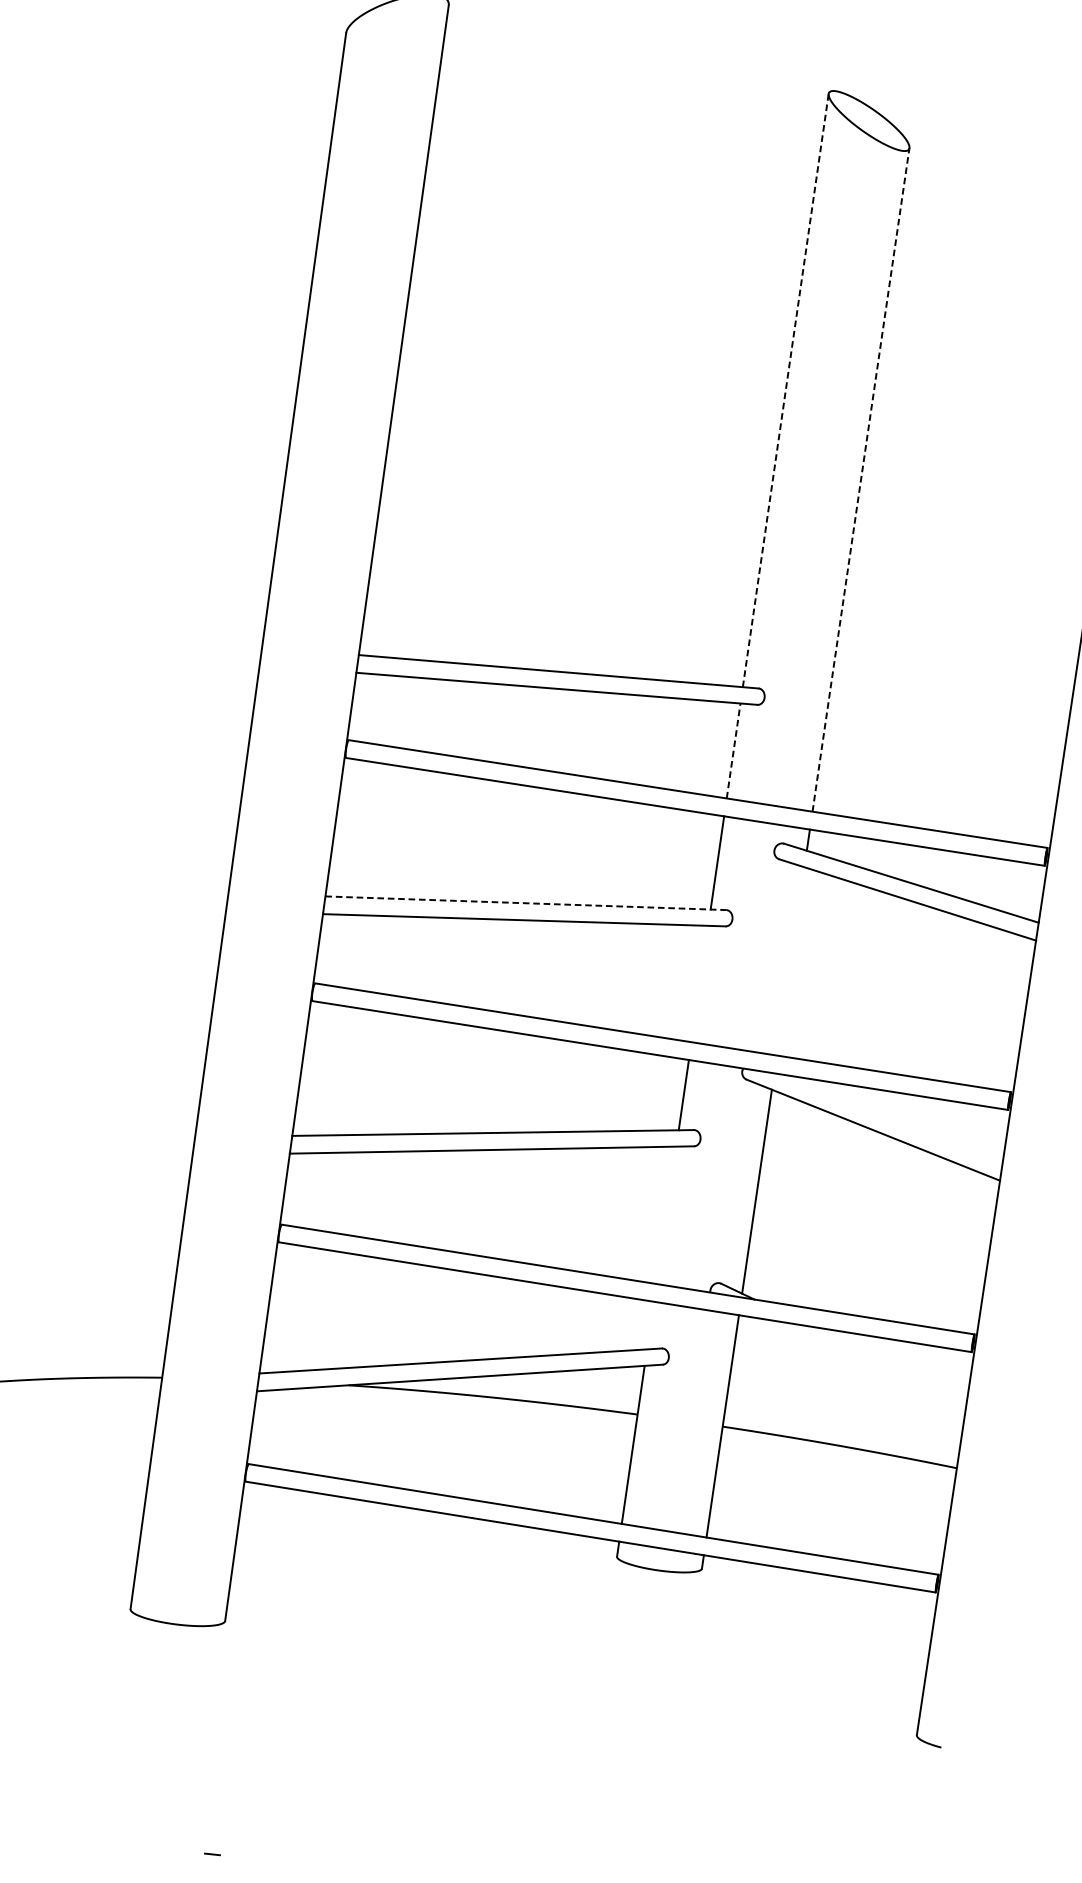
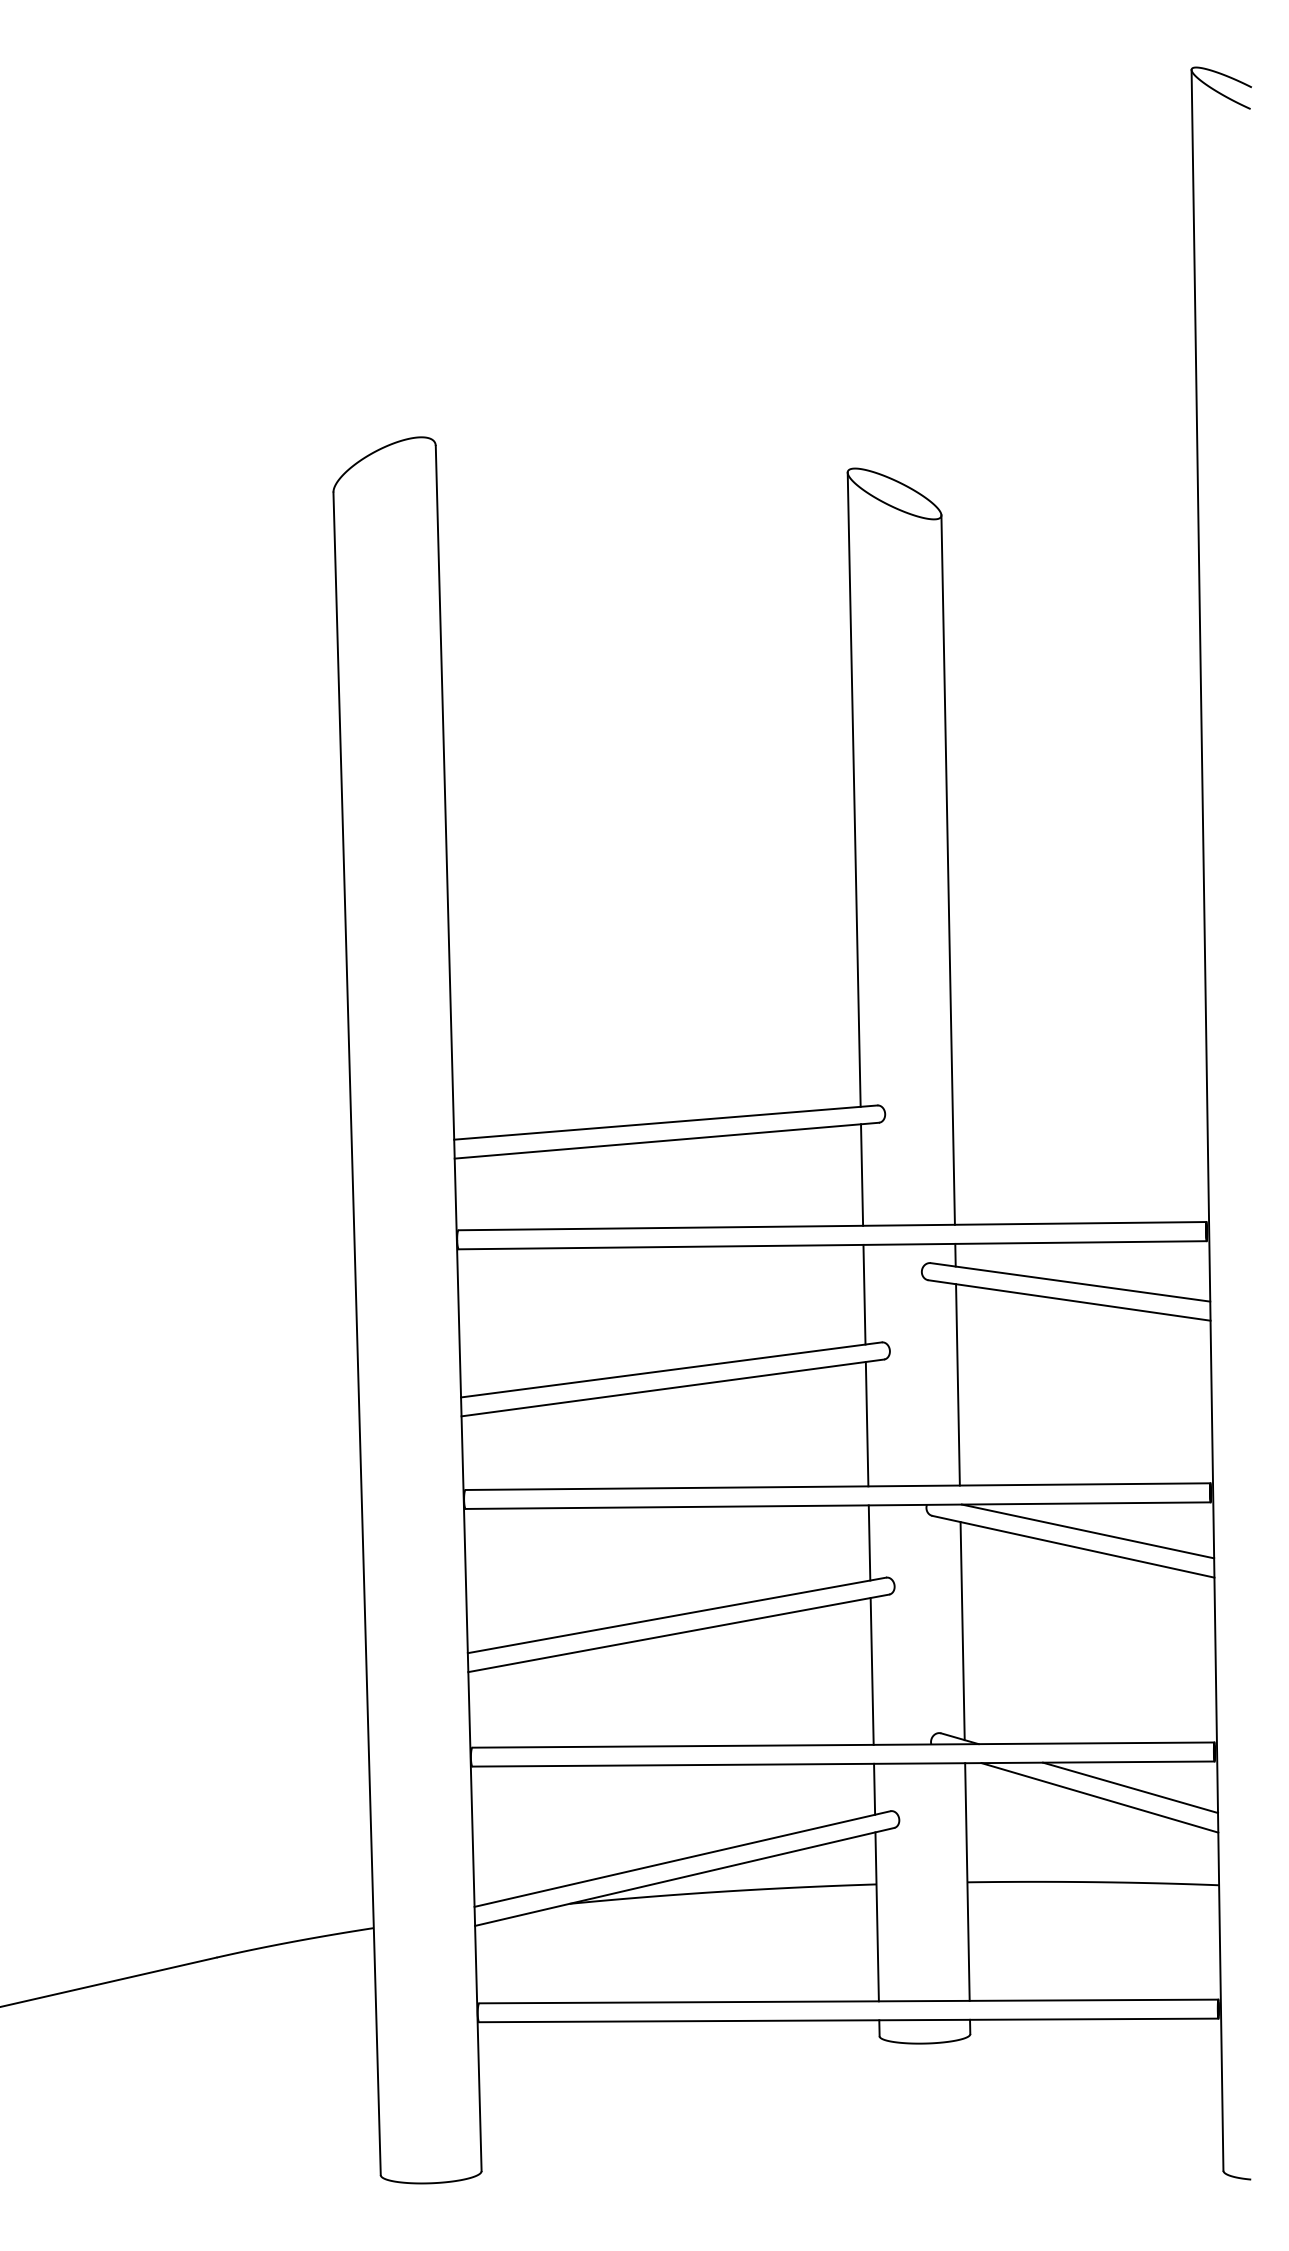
line: (786, 390) -> (854, 789), dashed -> solid
line: (861, 480) -> (948, 870), dashed -> solid
line: (733, 751) -> (862, 1175), dashed -> solid
line: (525, 902) -> (671, 1369), dashed -> solid
line: (790, 960) -> (957, 1384), added
line: (699, 983) -> (866, 1423), added
line: (888, 1118) -> (1087, 1531), added
line: (665, 1215) -> (871, 1671), added
line: (650, 1324) -> (874, 1788), added
line: (889, 1363) -> (1130, 1787), added
line: (858, 1367) -> (1099, 1797), added

